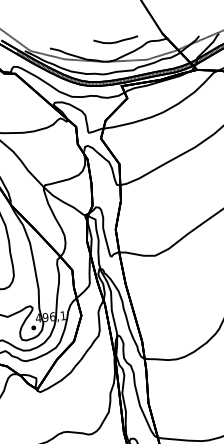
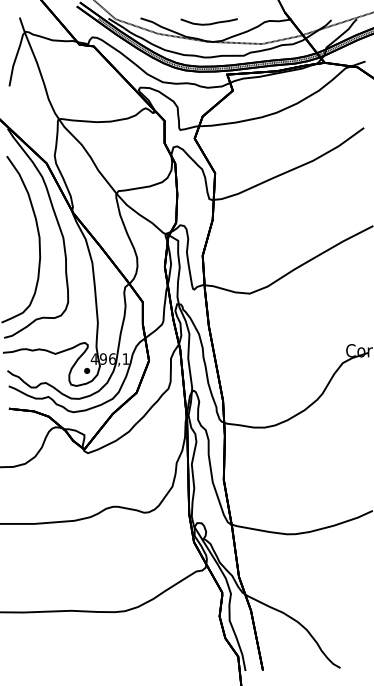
part: (115, 40) -> (208, 21), moved

